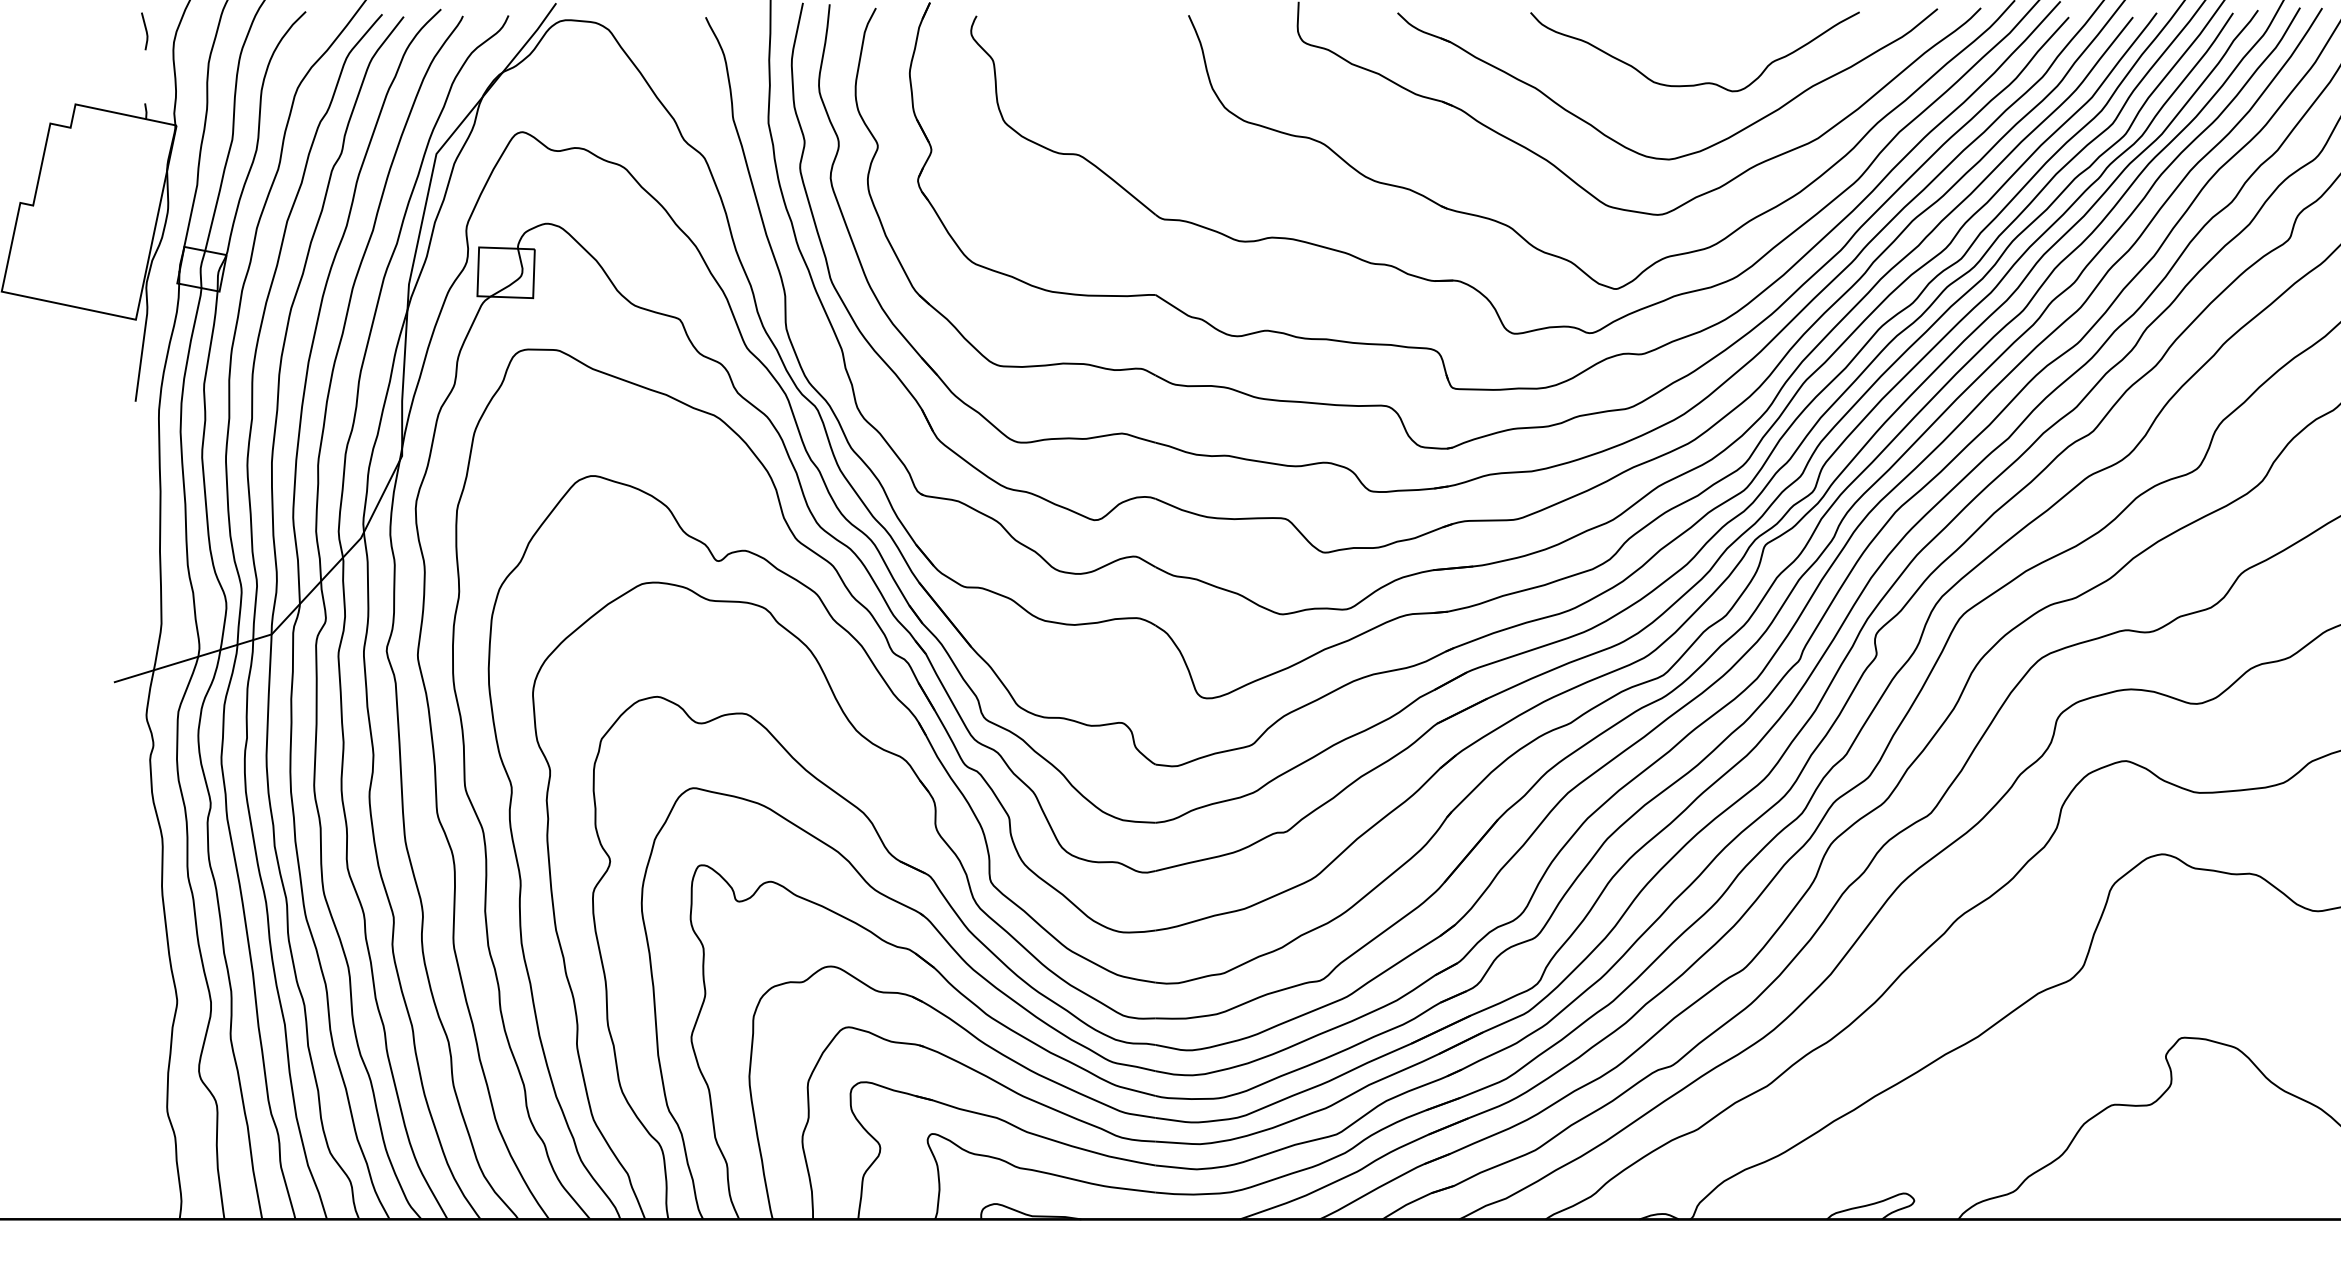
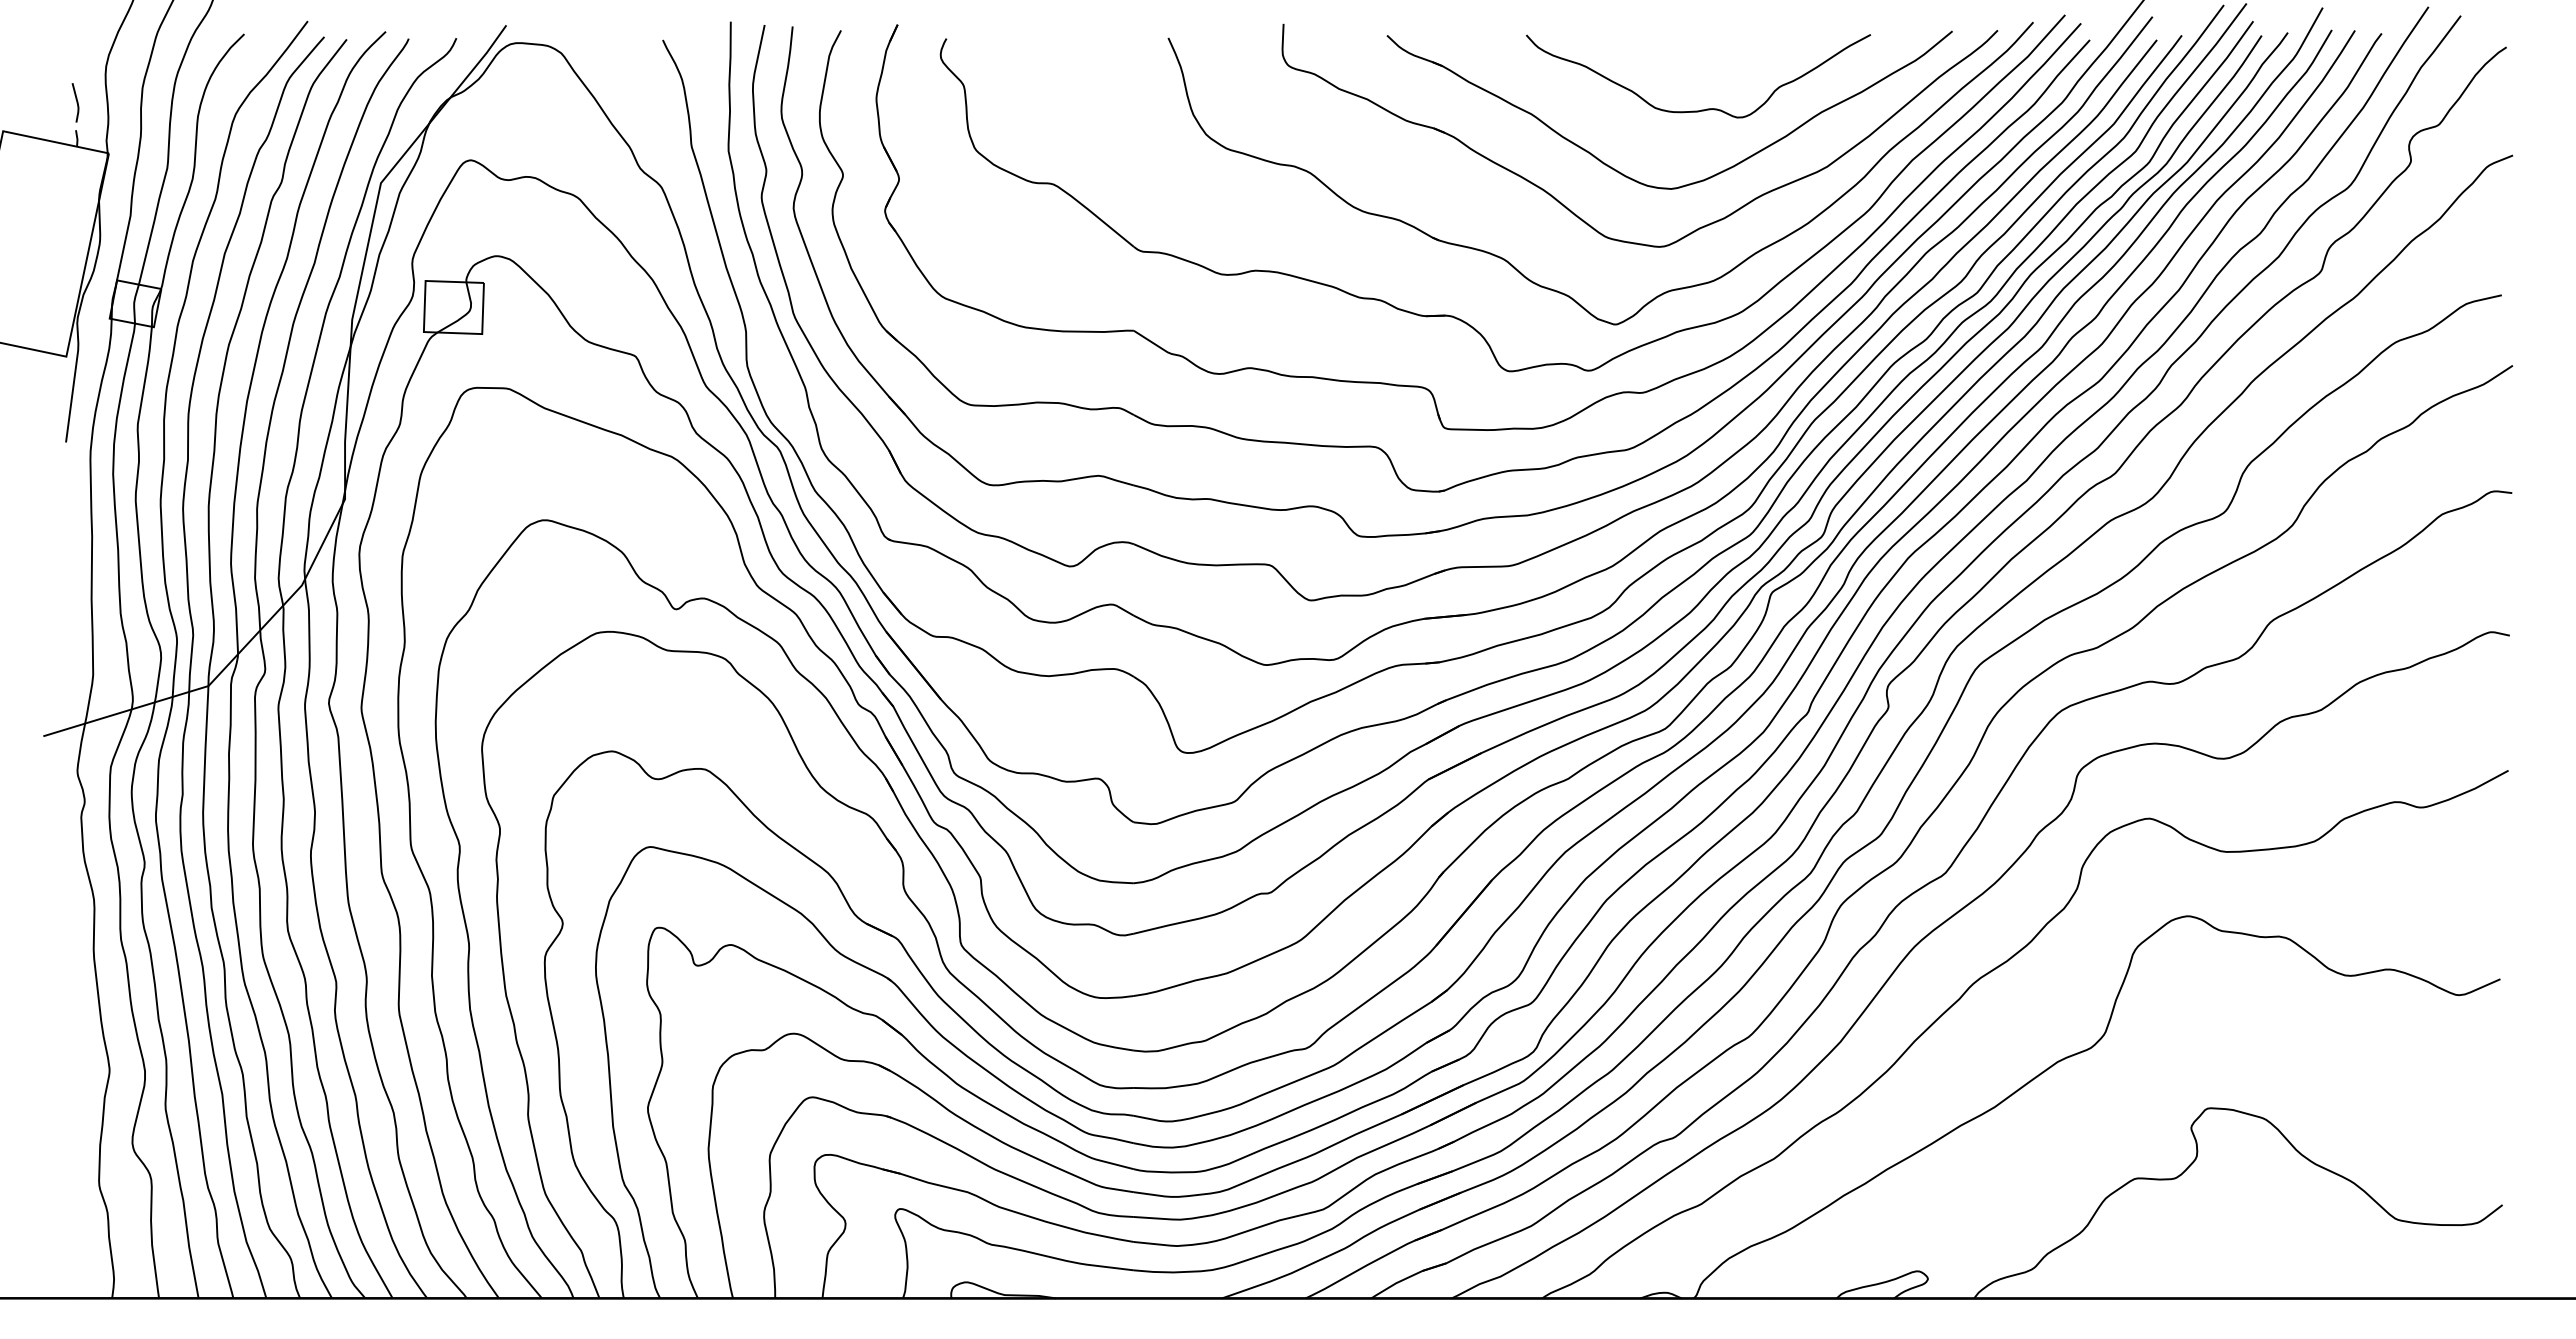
line: (145, 31) -> (76, 102), moved

